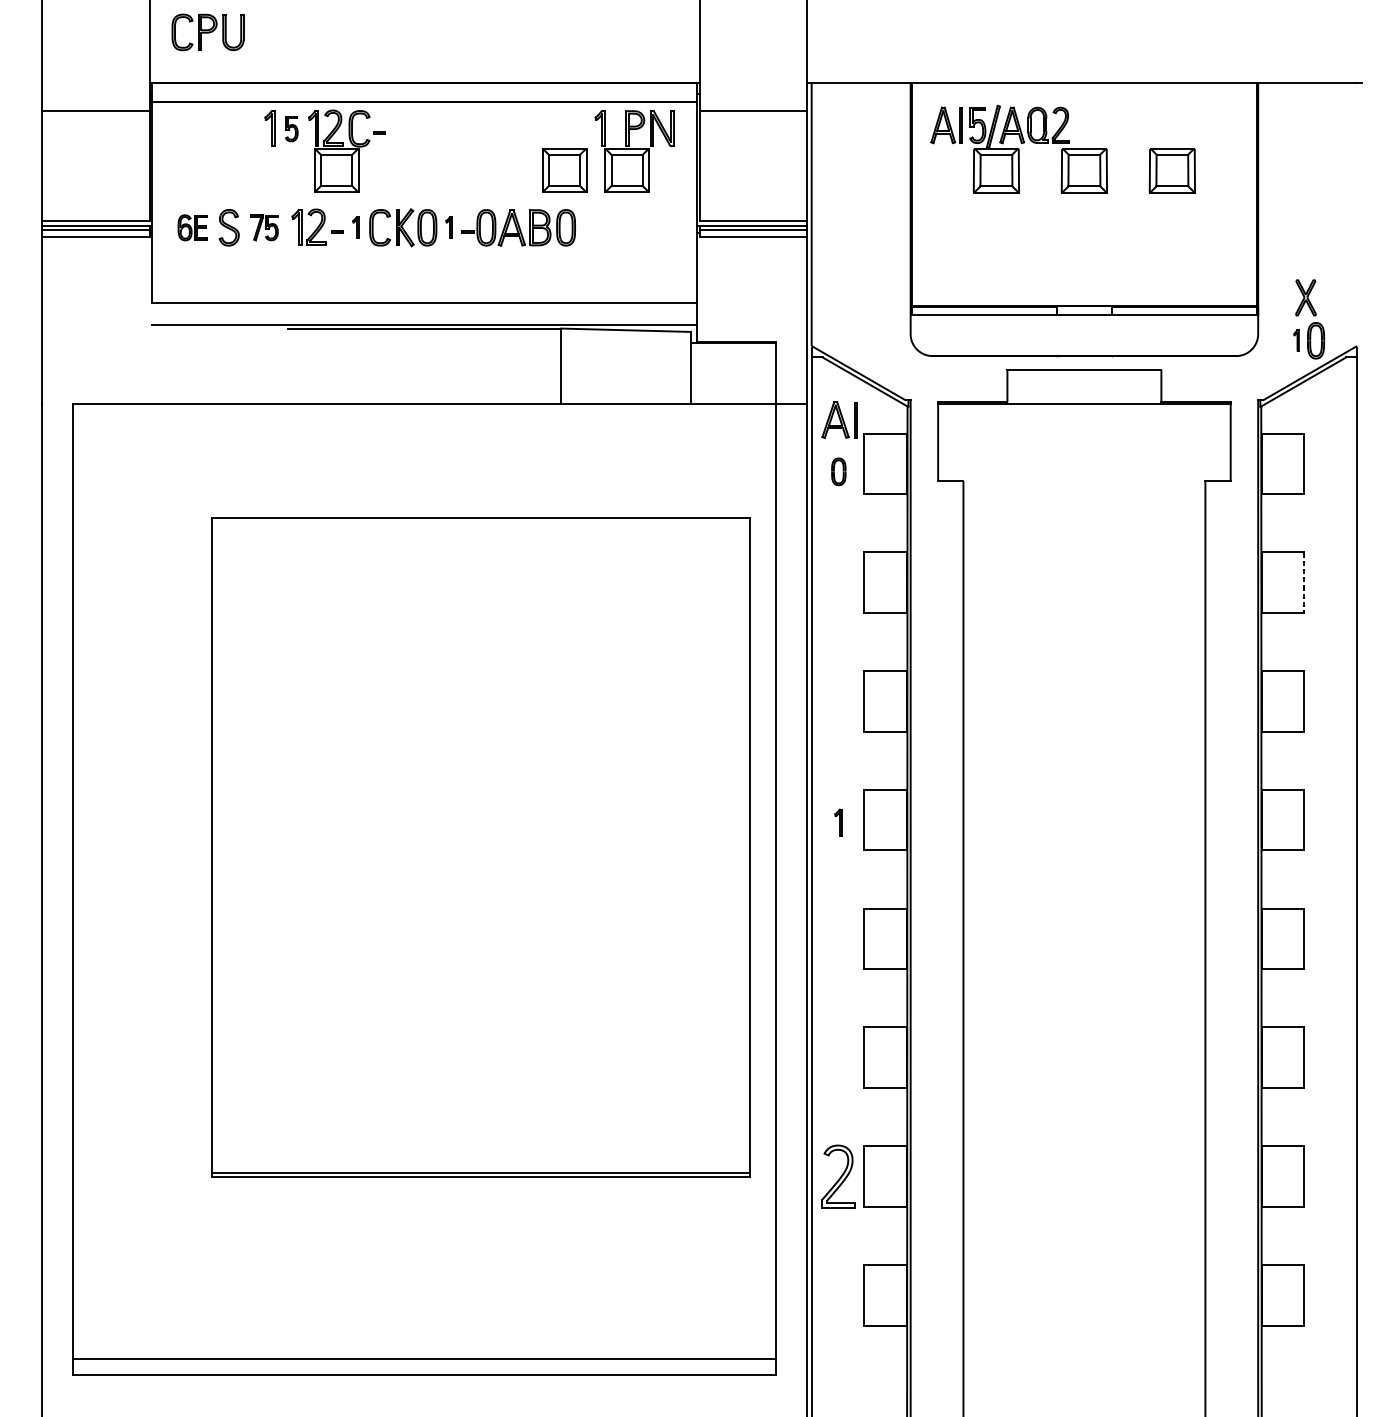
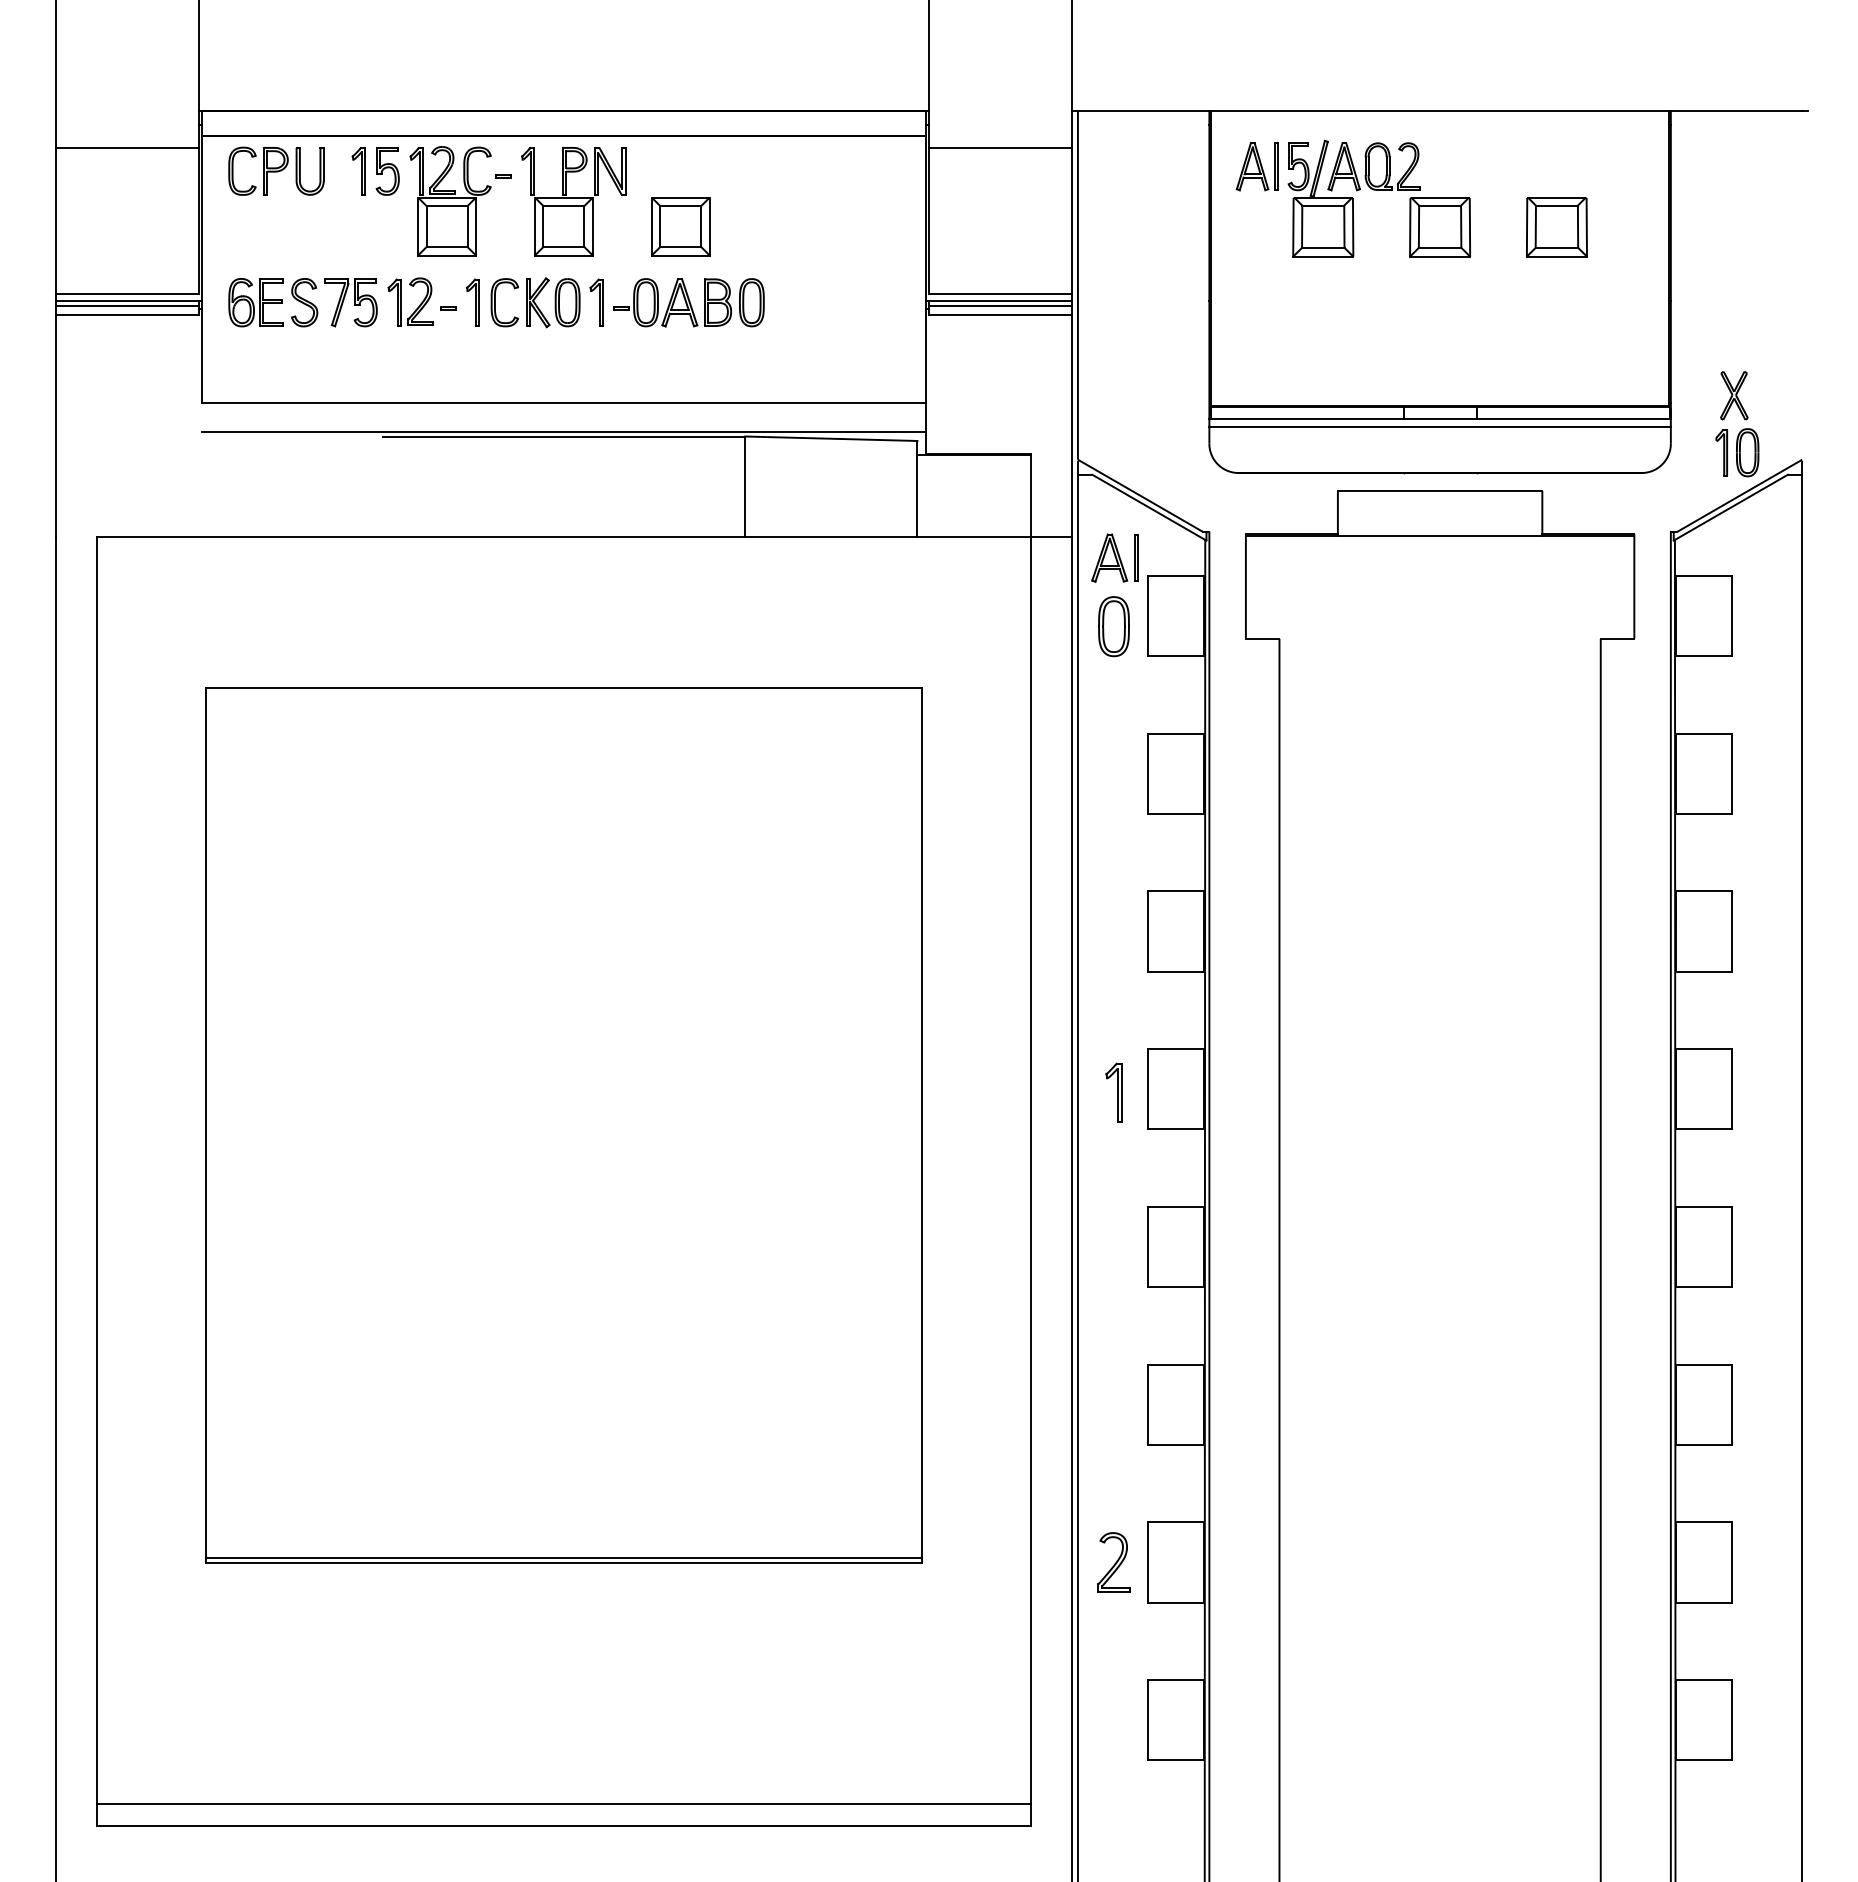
part: (208, 31) -> (276, 170), moved
part: (291, 128) -> (387, 171), size x1.43
part: (634, 151) -> (573, 201), moved
part: (564, 170) -> (680, 226), moved
part: (192, 227) -> (255, 302), size x1.43
part: (263, 227) -> (350, 302), size x1.43
part: (355, 227) -> (472, 302), size x1.67
part: (449, 227) -> (596, 302), size x1.67
line: (1083, 321) -> (1439, 426), added
part: (1296, 340) -> (1721, 452), size x1.67
part: (838, 471) -> (1113, 626), size x1.67
line: (1304, 583) -> (1732, 774), dashed -> solid
part: (838, 822) -> (1113, 1092), size x1.67
part: (480, 847) -> (563, 1125), moved
part: (838, 1176) -> (1113, 1562), size x0.71

